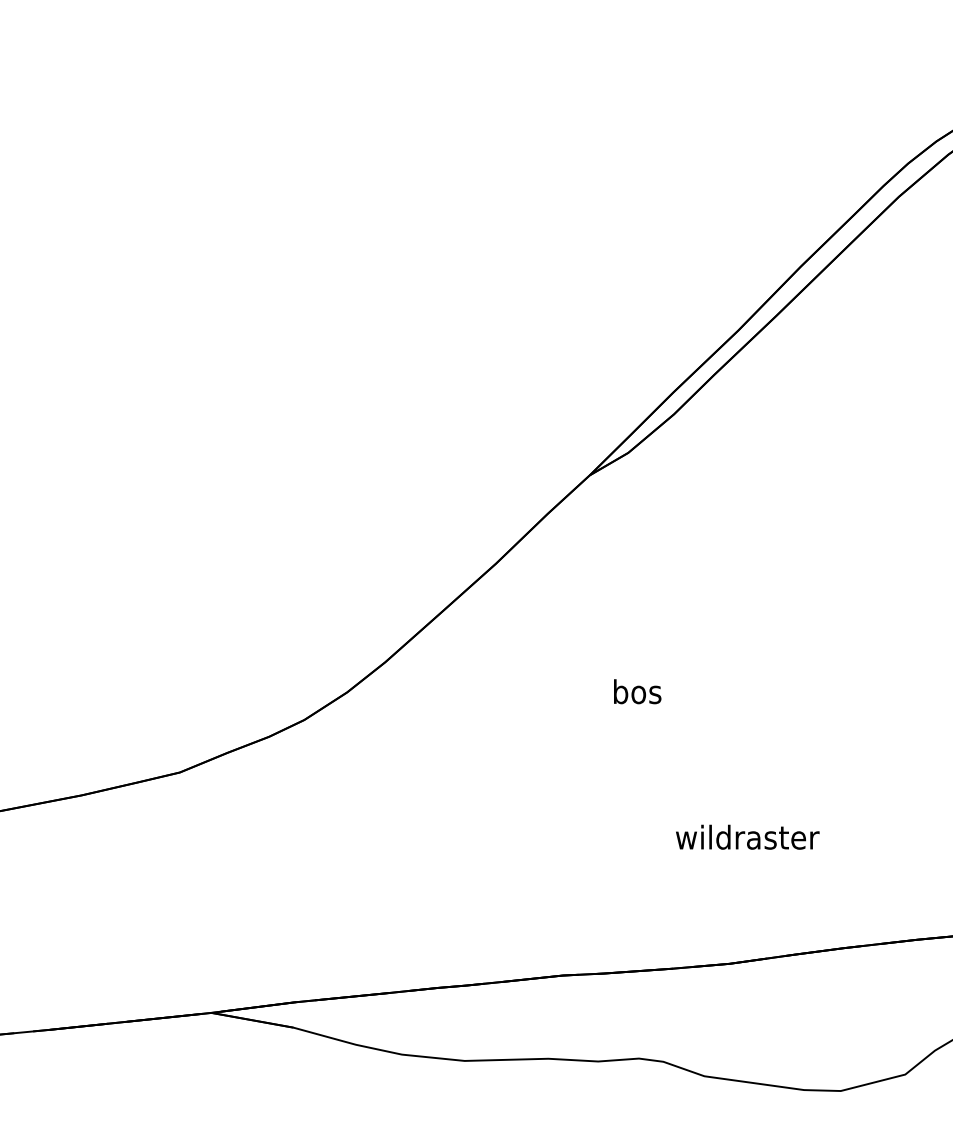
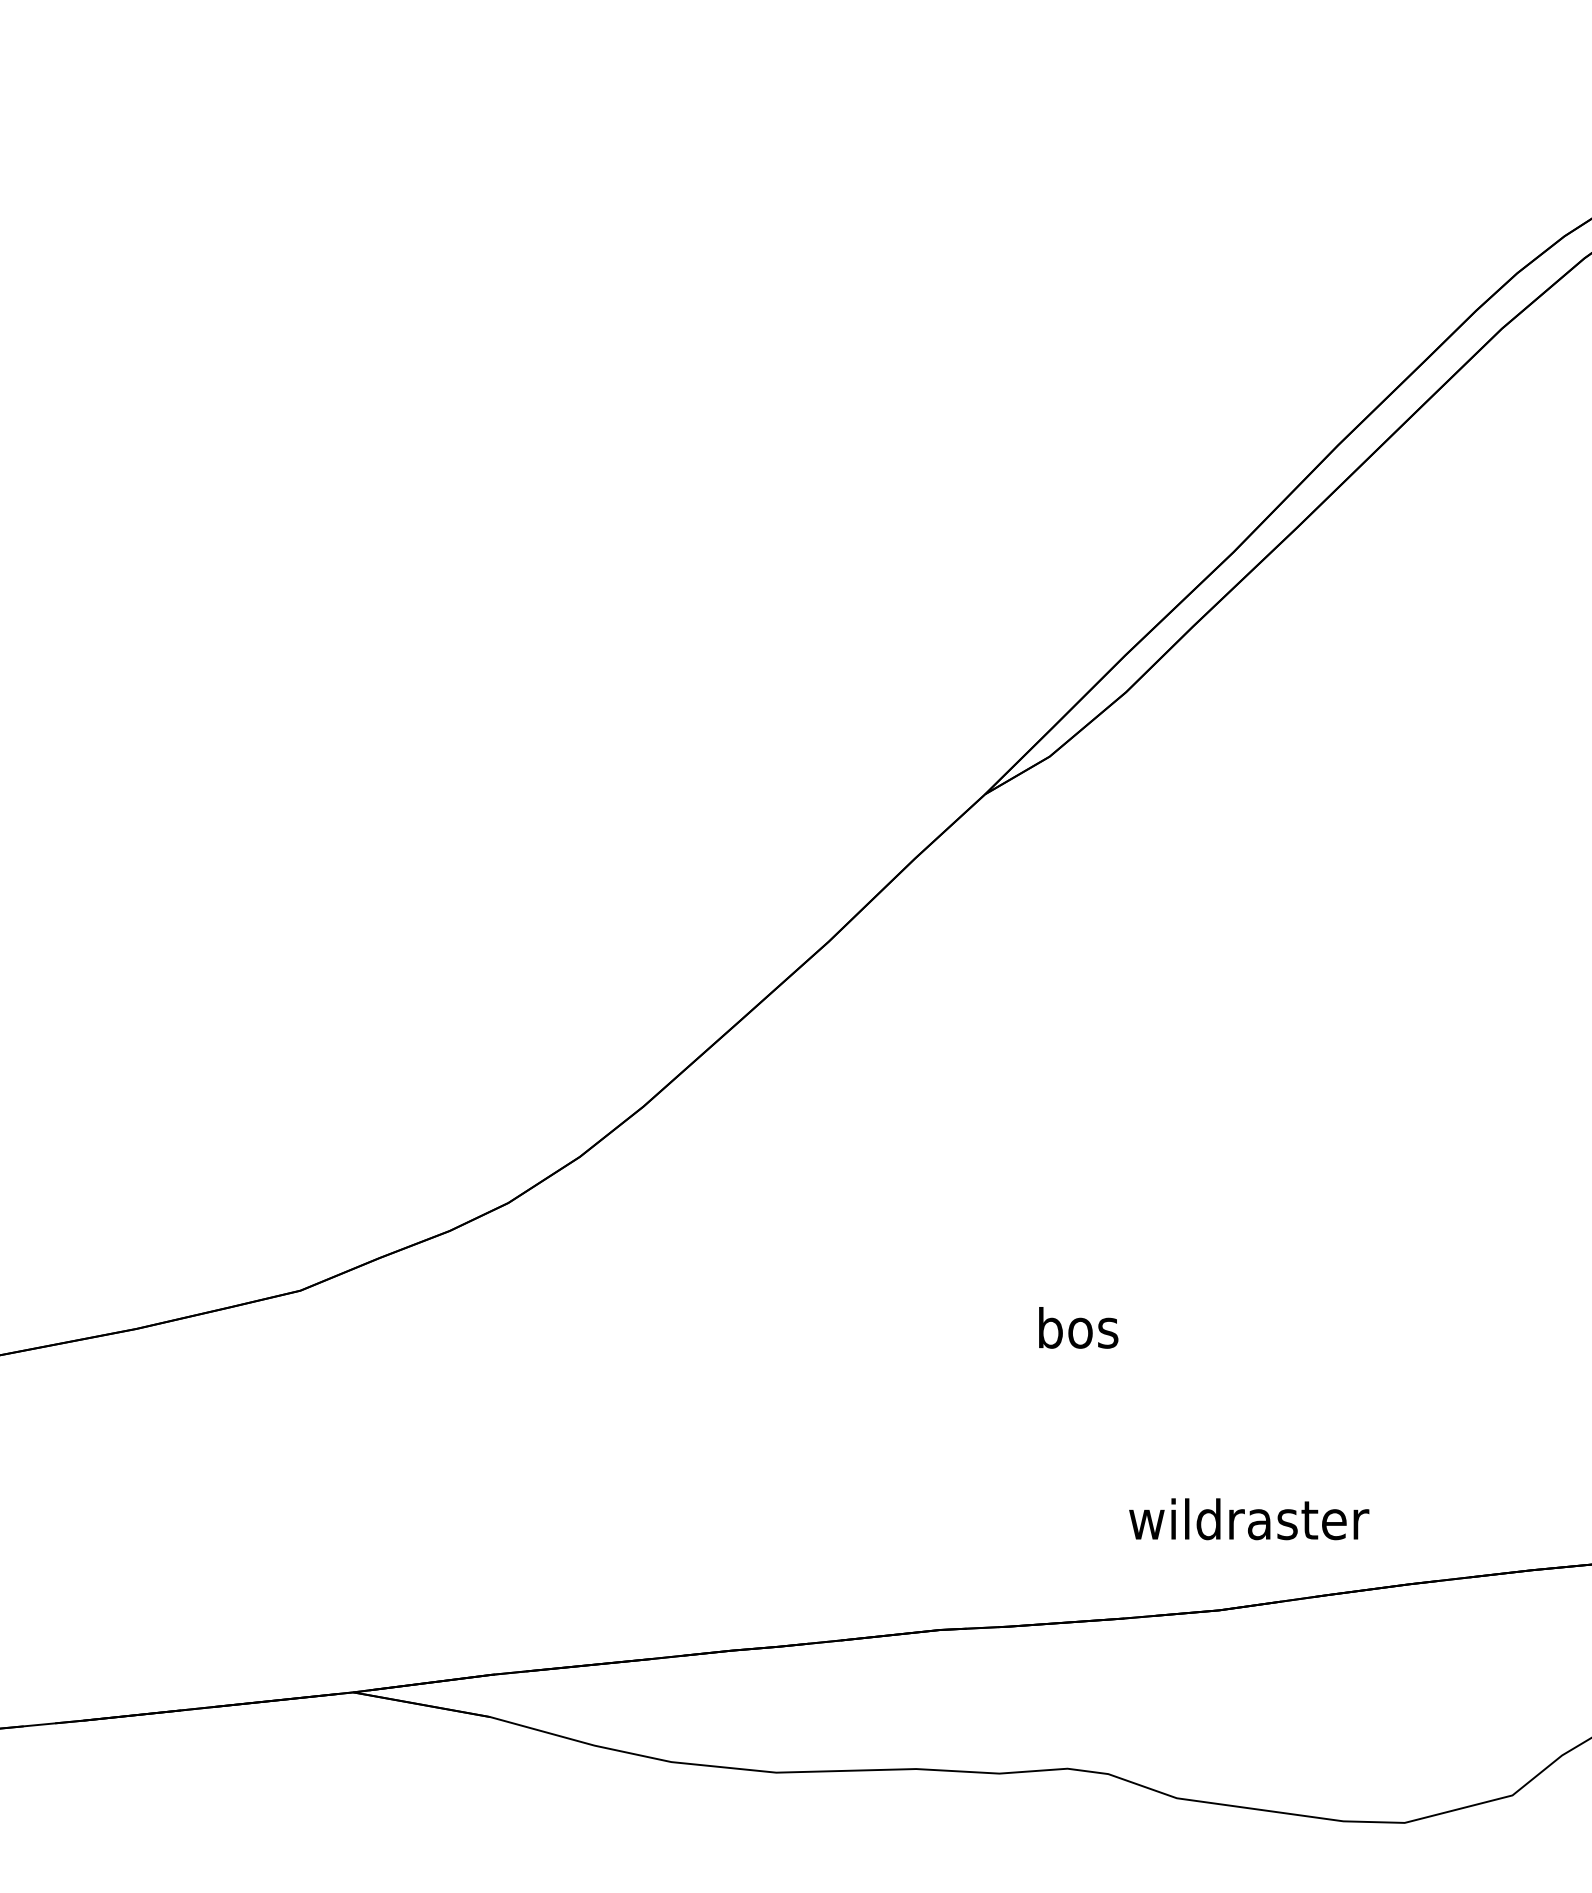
text: (637, 691) -> (1078, 1327), moved
text: (747, 836) -> (1248, 1517), moved

